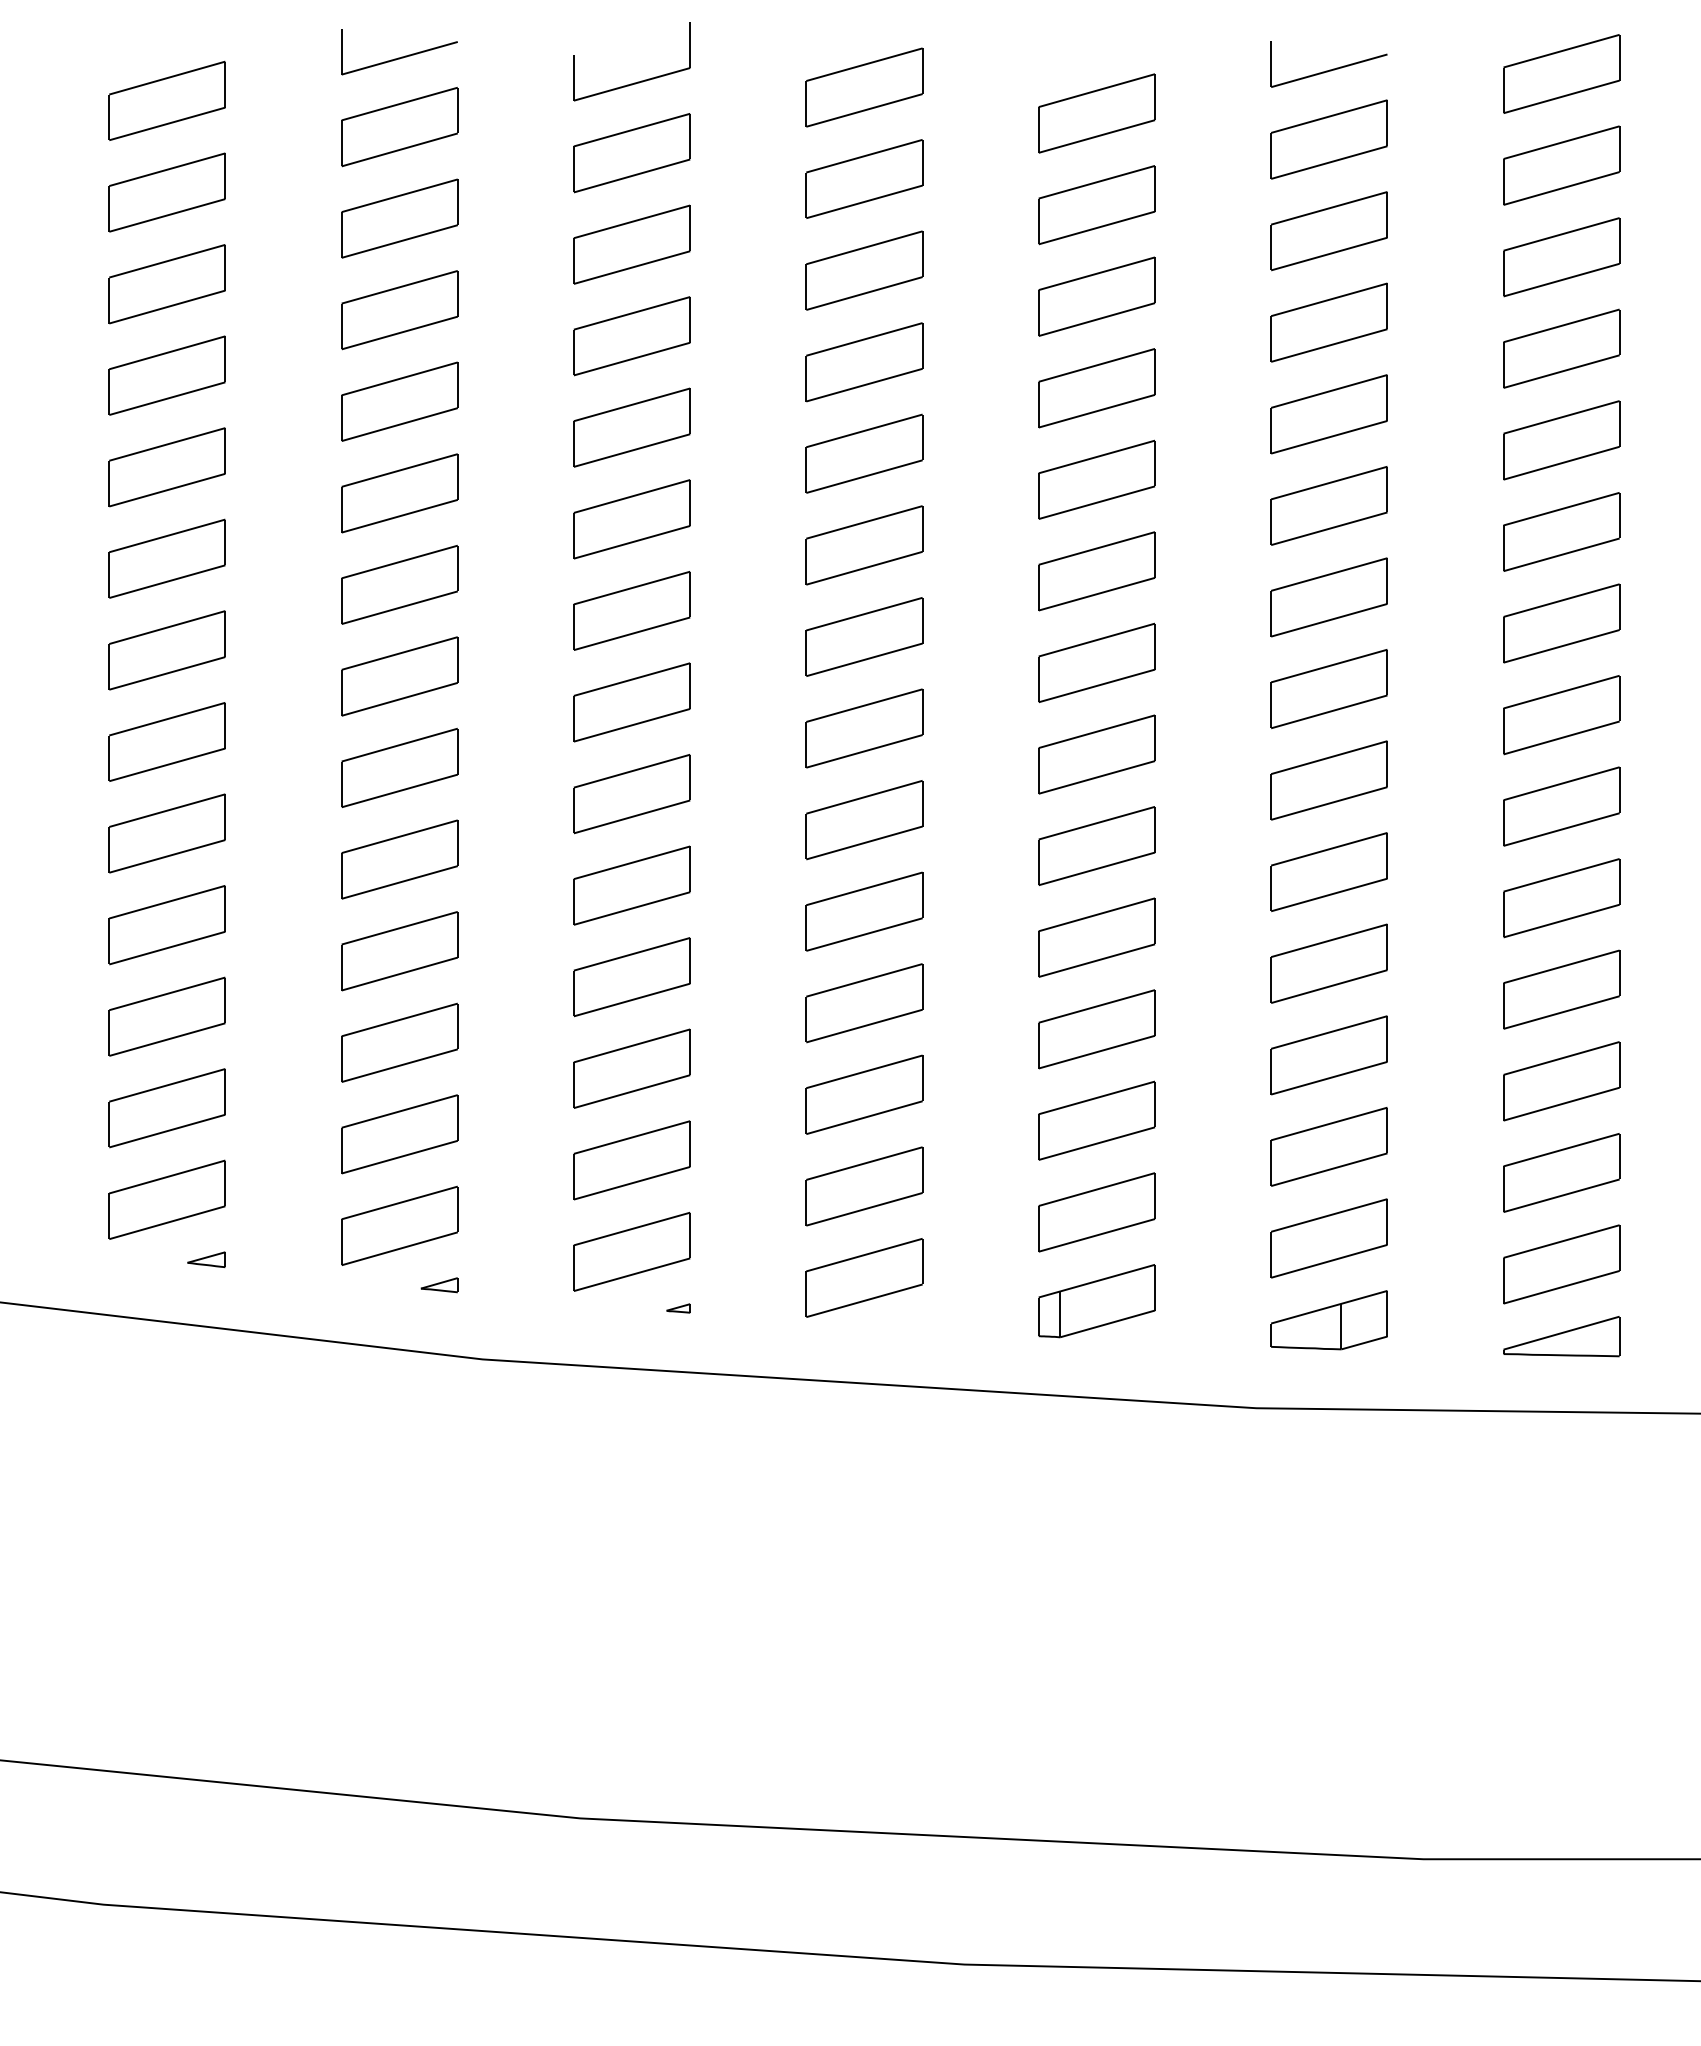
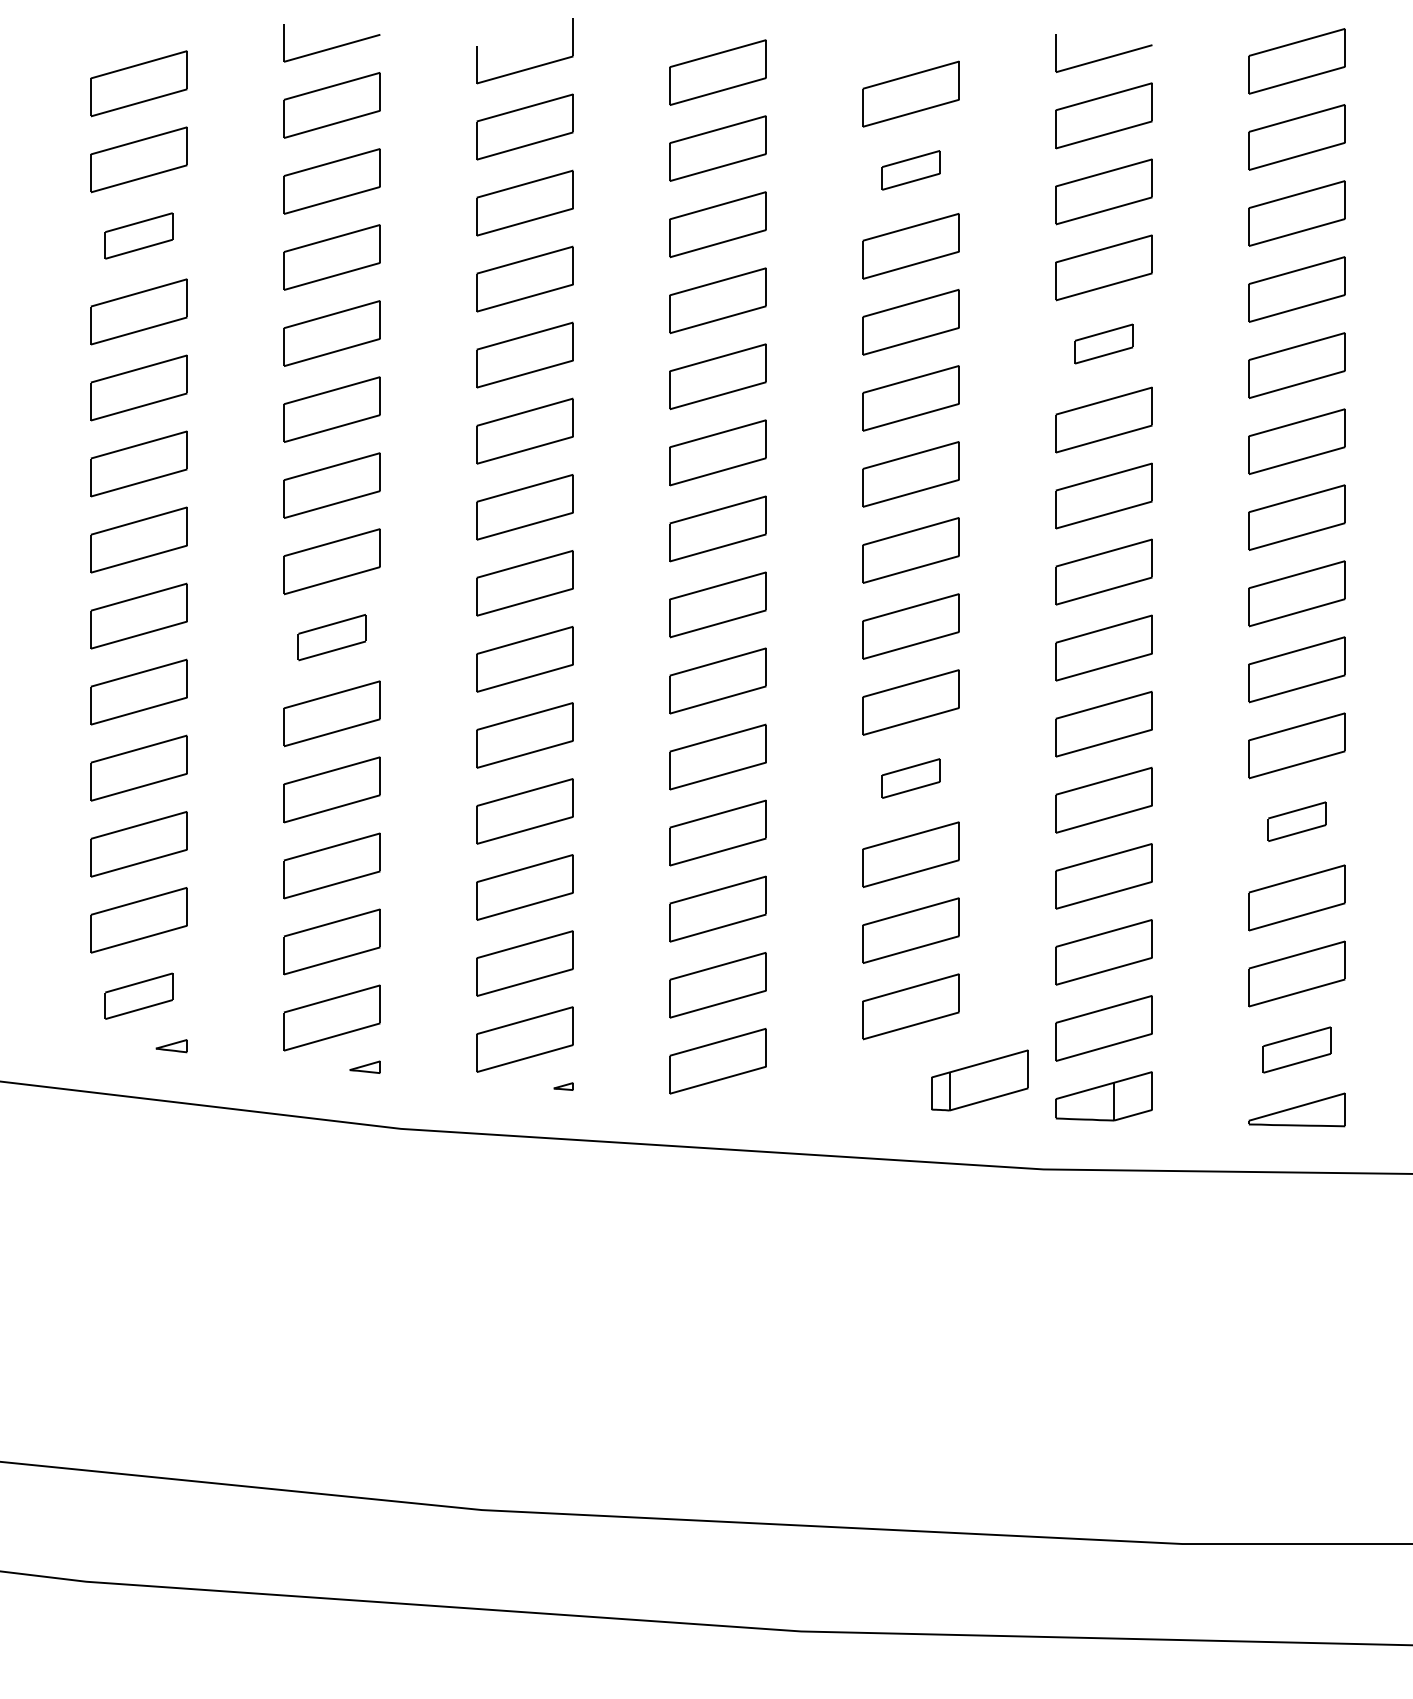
part: (1096, 205) -> (910, 170), size x0.6
part: (166, 284) -> (138, 236), size x0.7
part: (1328, 414) -> (1103, 344), size x0.6
part: (399, 767) -> (331, 637), size x0.7
part: (1096, 937) -> (910, 778), size x0.6
part: (1561, 989) -> (1296, 821), size x0.6
part: (166, 1199) -> (138, 996), size x0.7
part: (1561, 1264) -> (1296, 1050), size x0.7
part: (1096, 1301) -> (979, 1080), moved

